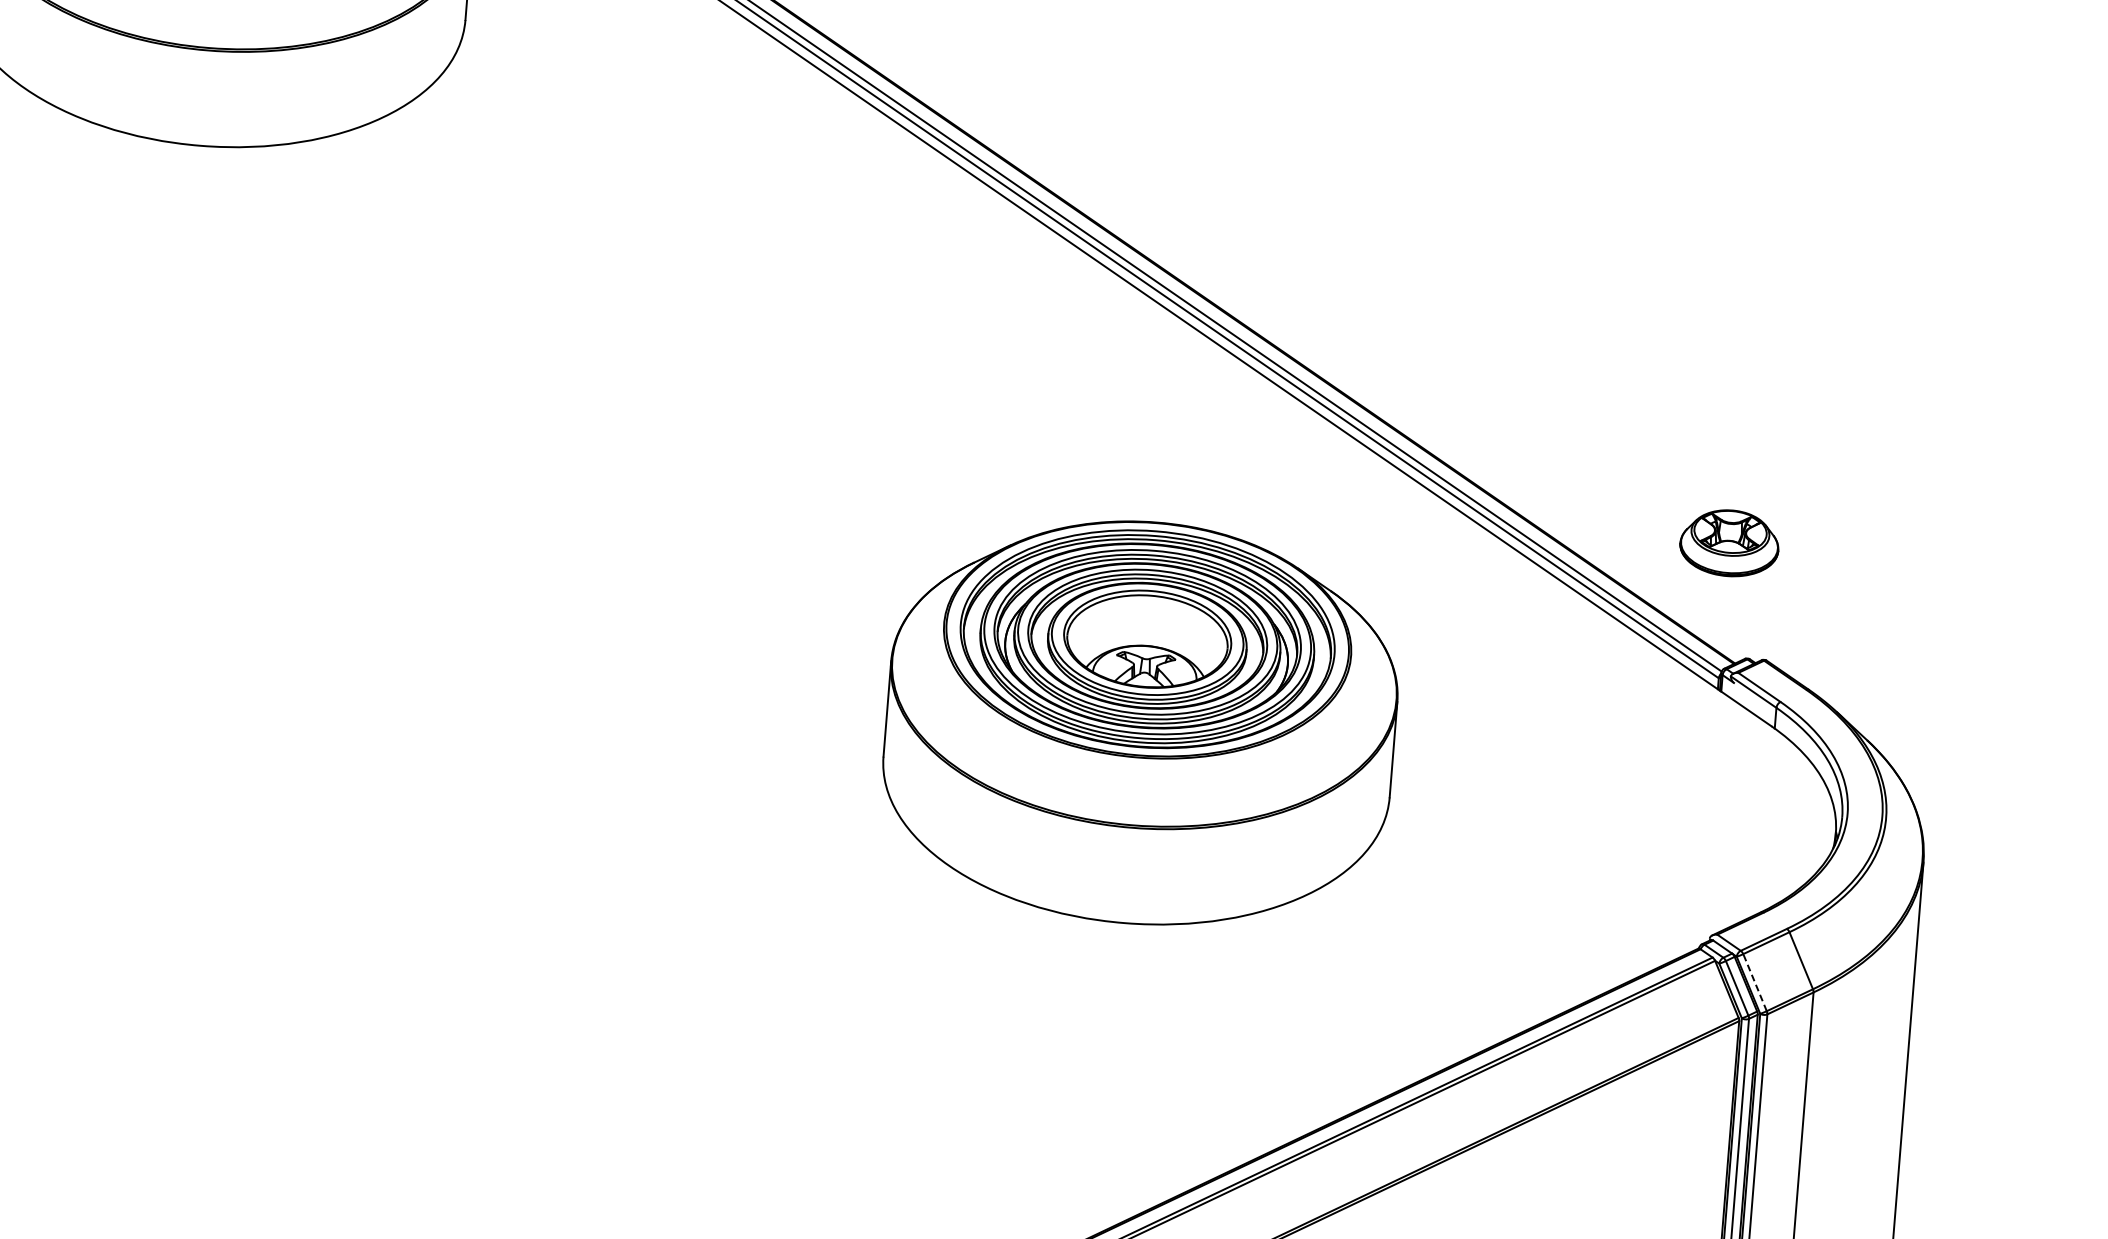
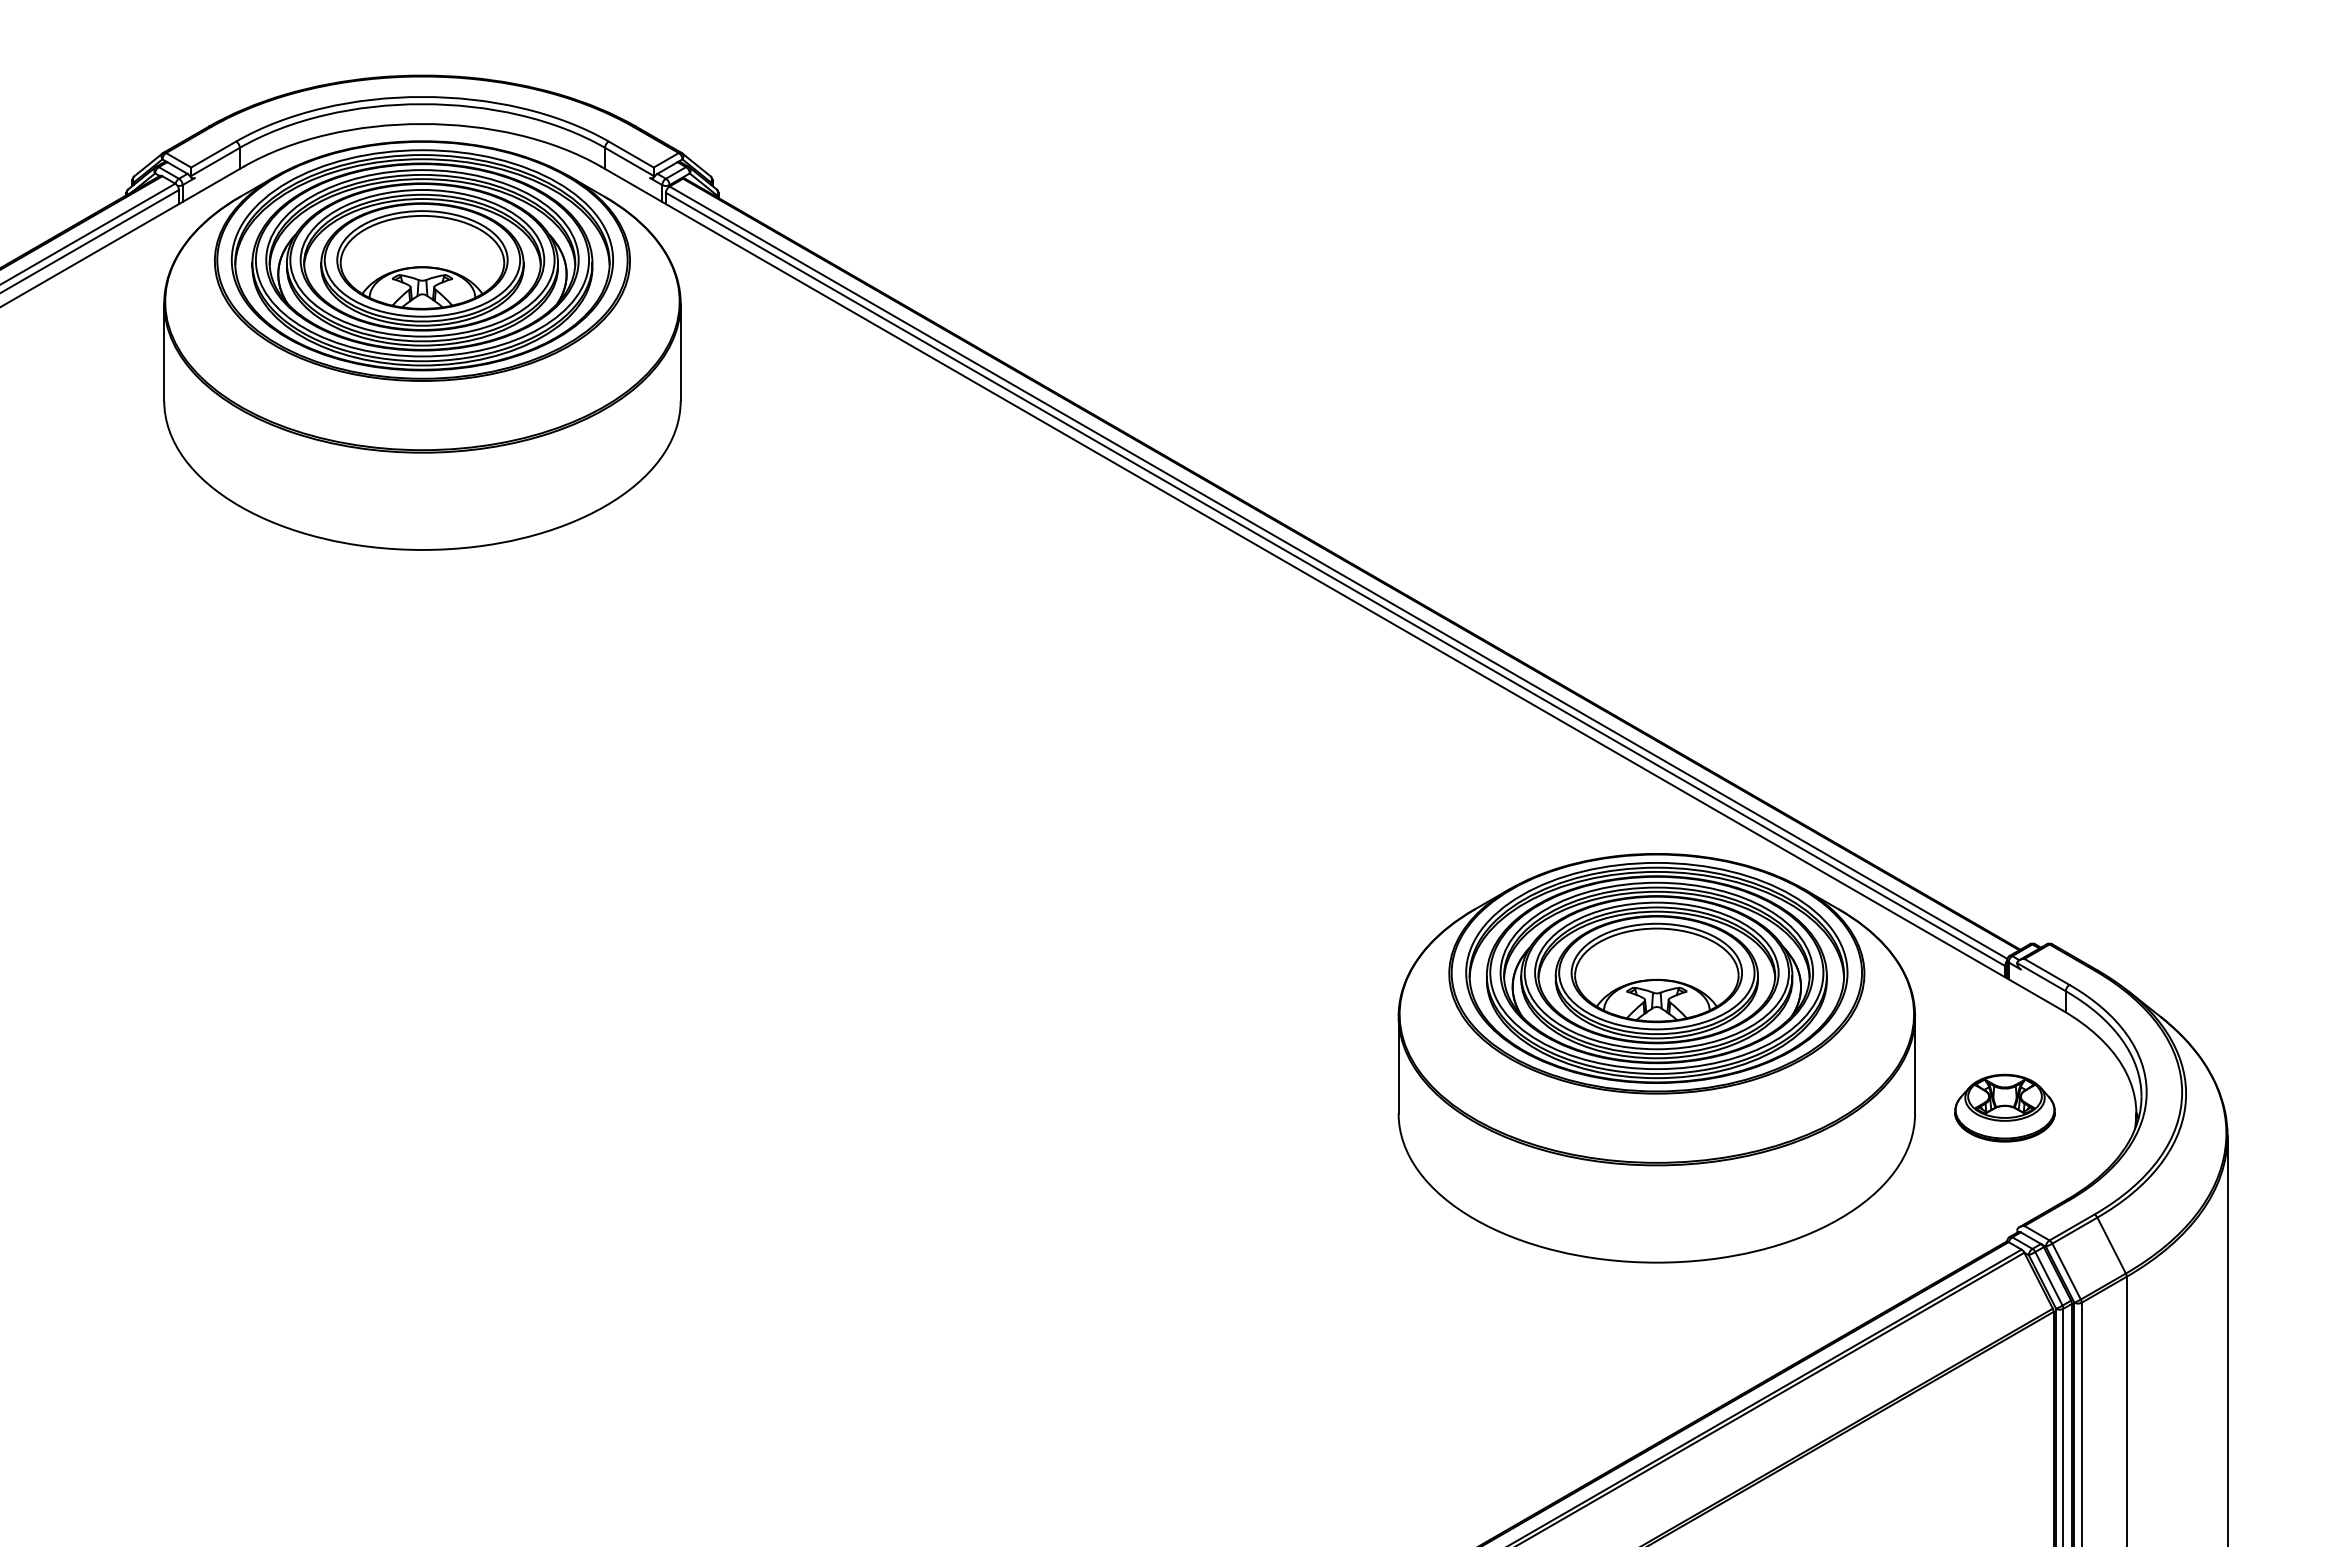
part: (1729, 542) -> (2004, 1107), moved
part: (1140, 723) -> (1656, 1058), moved
line: (1754, 982) -> (2066, 1271), dashed -> solid

